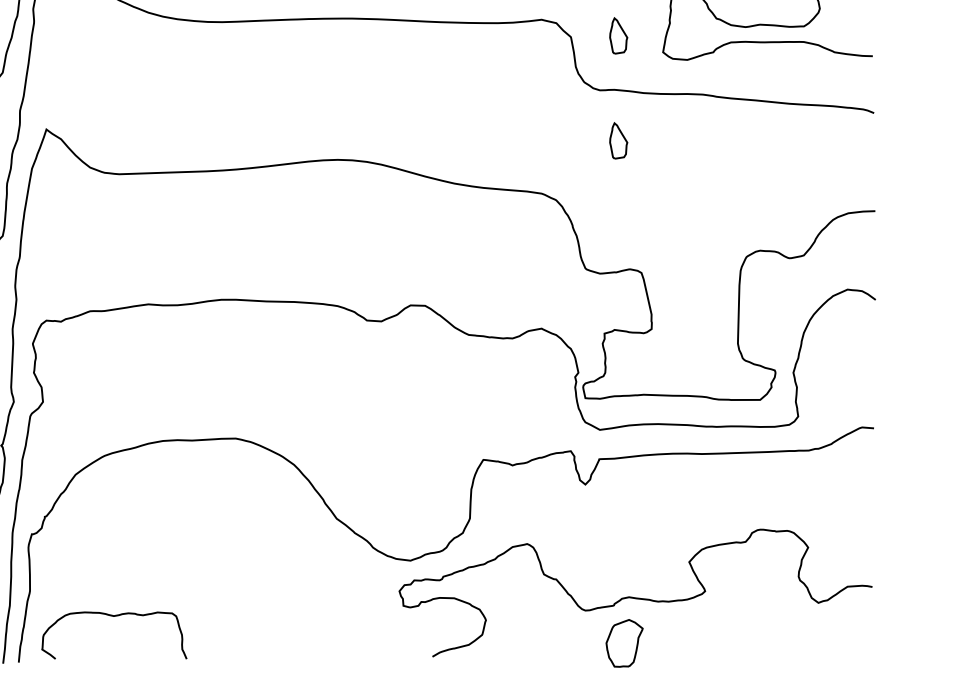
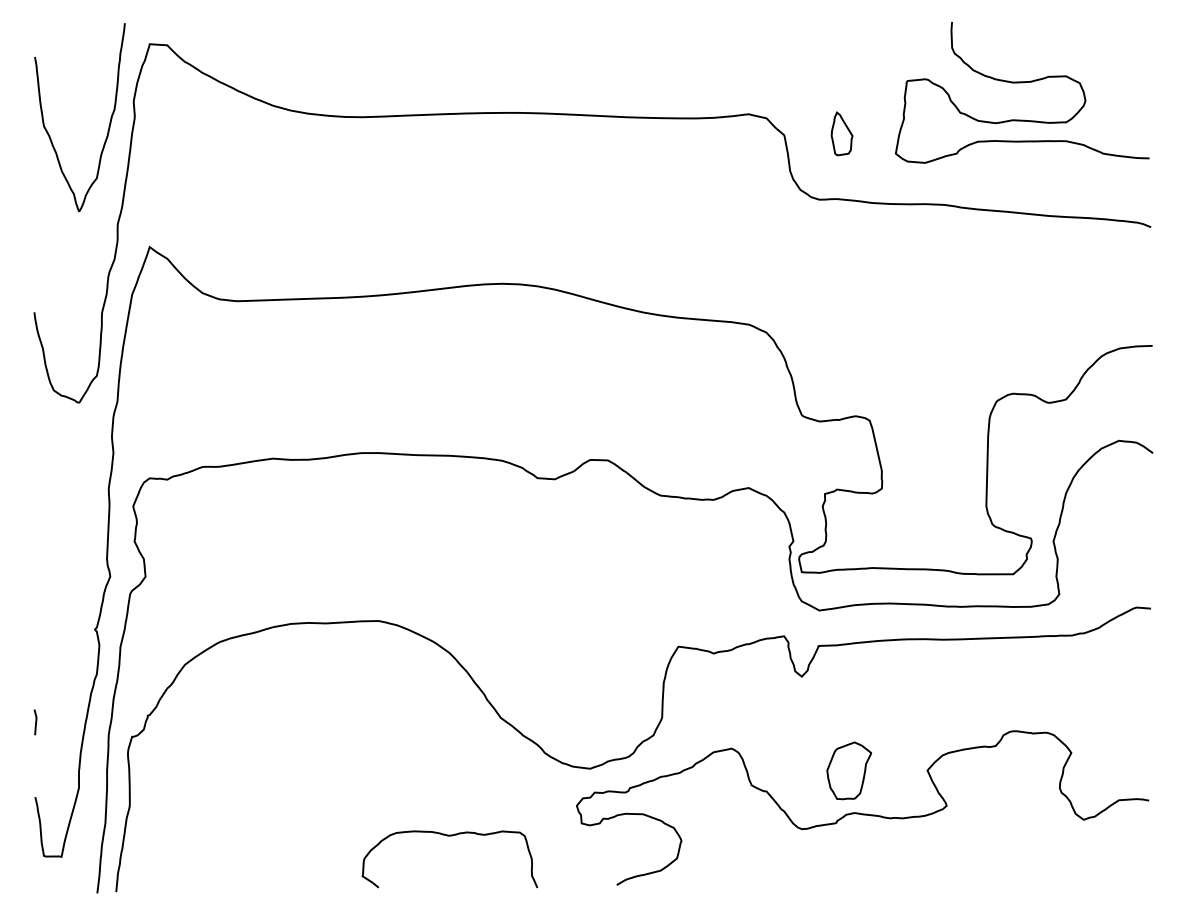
part: (618, 140) -> (841, 260), removed
curve: (114, 616) -> (449, 836), moved
part: (624, 643) -> (848, 770), moved

